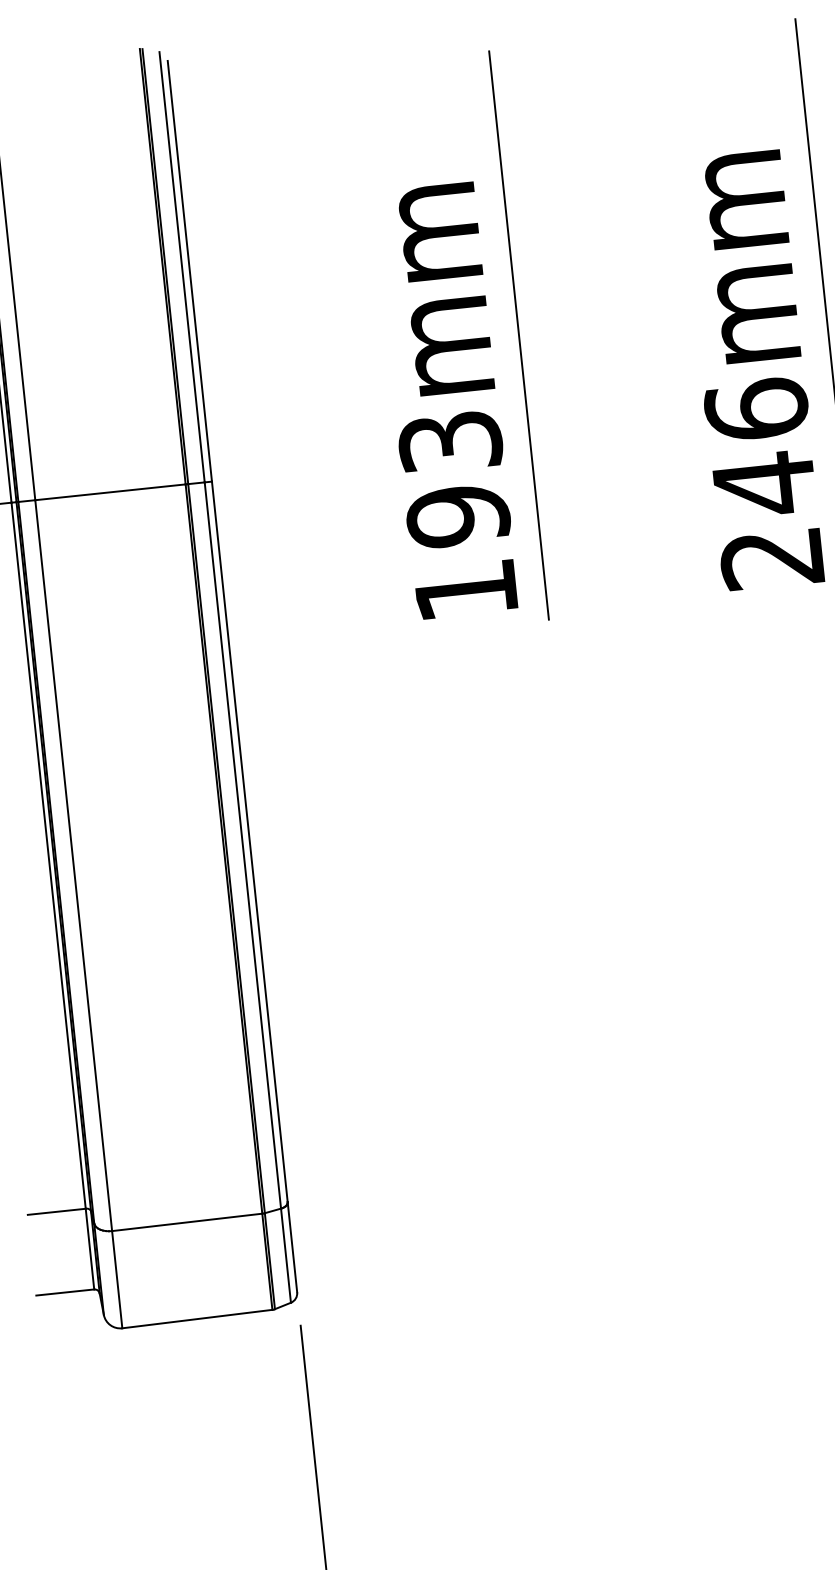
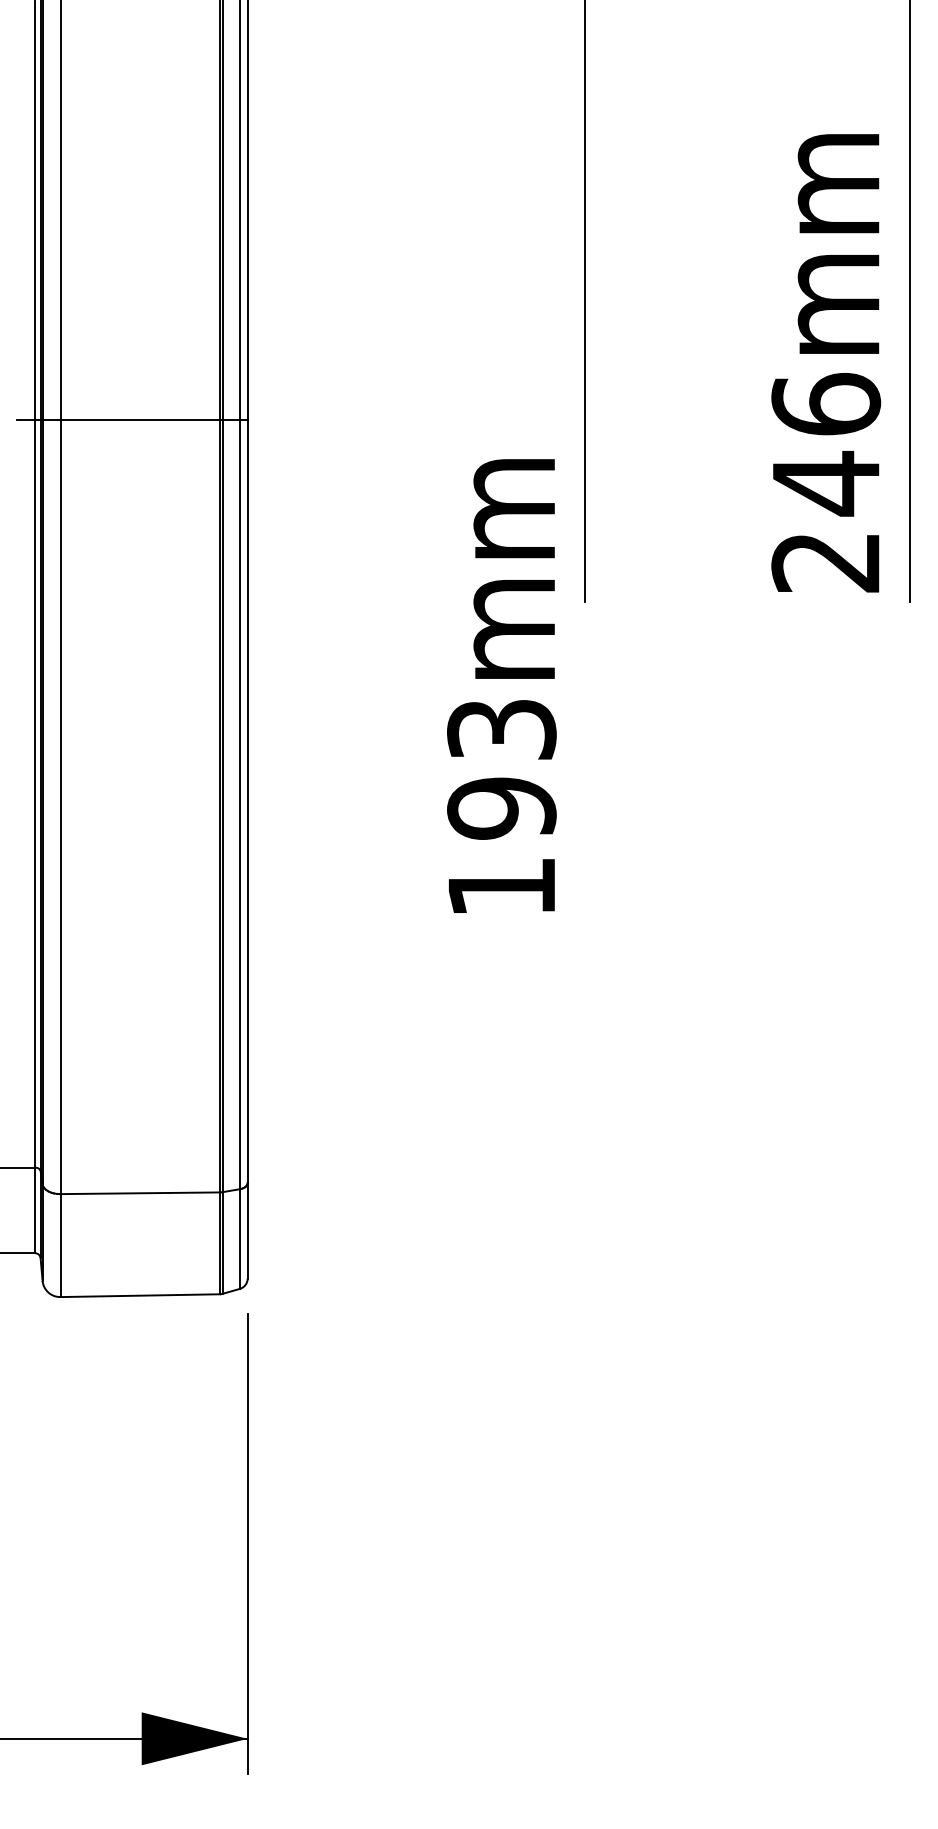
text: (445, 400) -> (501, 685), moved

